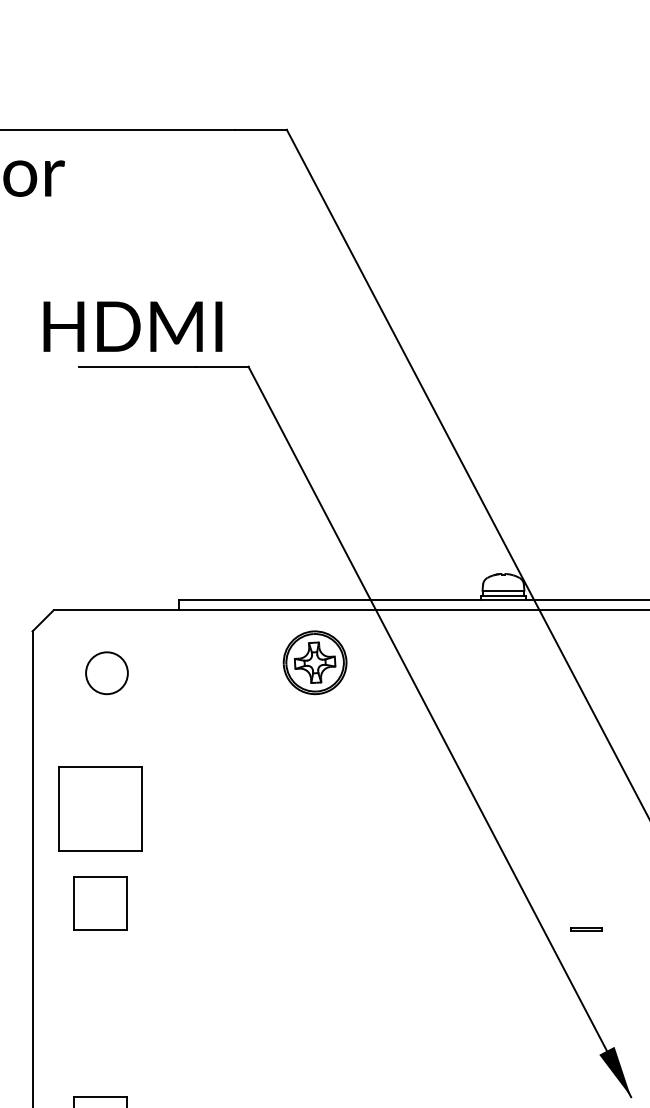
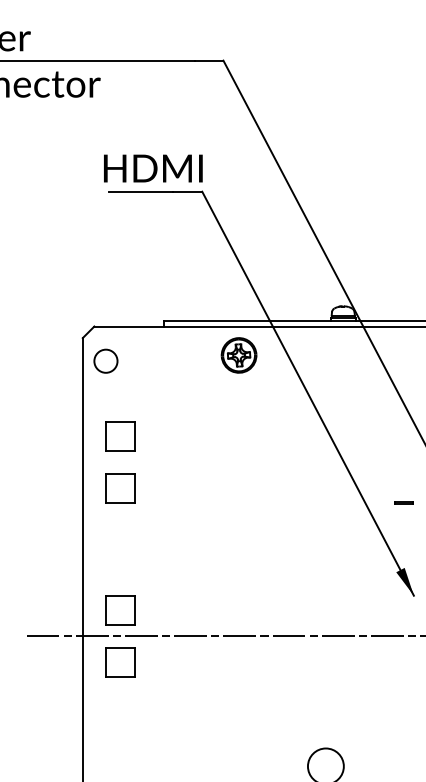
text: (133, 326) -> (153, 168), moved
circle: (106, 671) -> (105, 360), moved
part: (100, 809) -> (120, 436), size x0.62
line: (585, 928) -> (403, 502), moved

